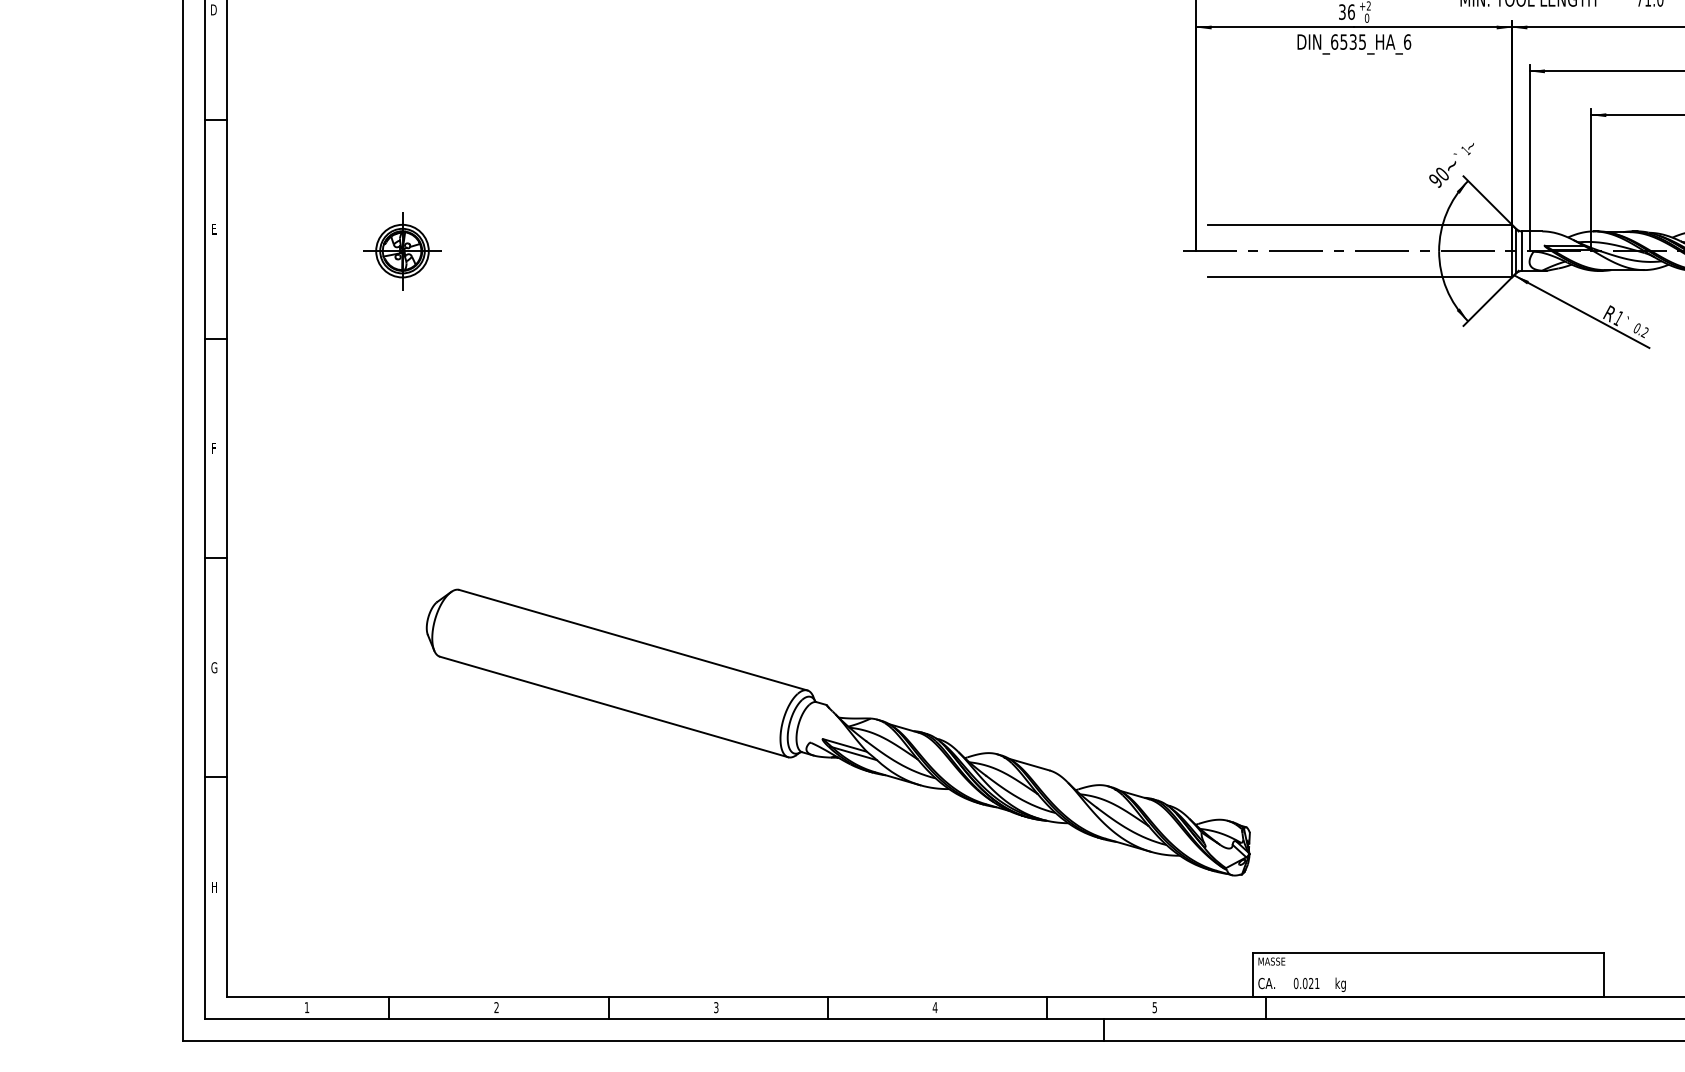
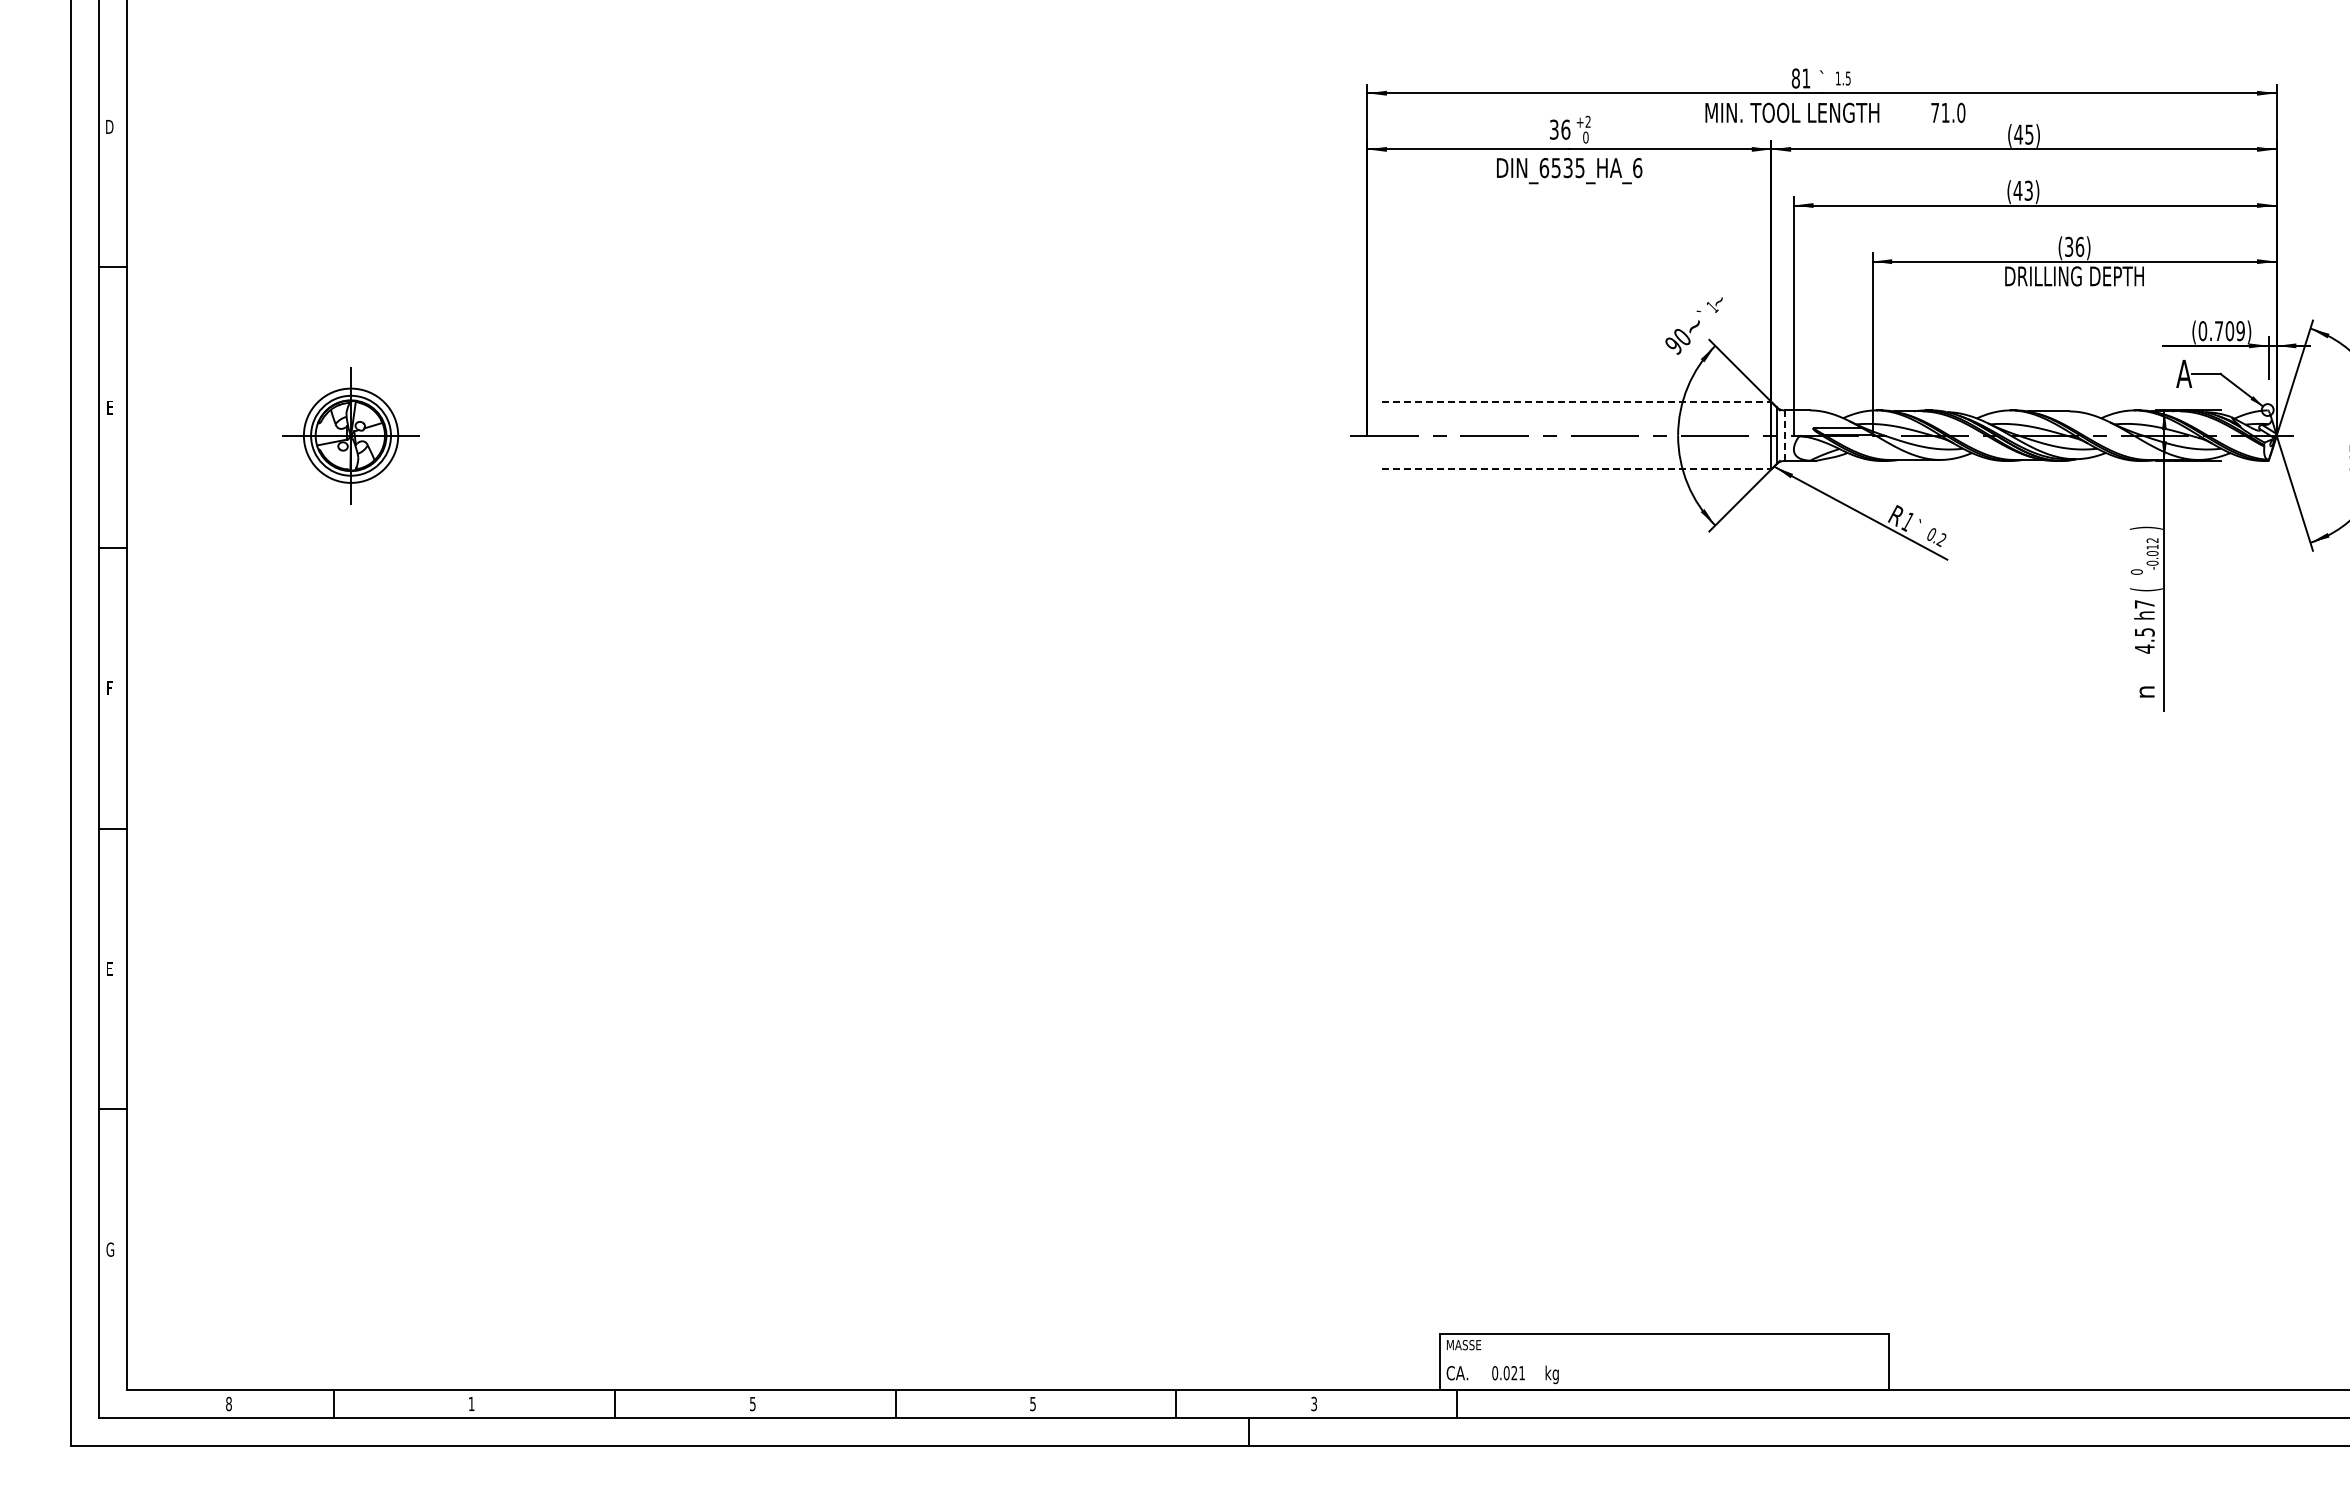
line: (1359, 225) -> (1576, 402), solid -> dashed
part: (402, 250) -> (351, 435), size x1.4
line: (1522, 251) -> (1784, 436), solid -> dashed
line: (1359, 277) -> (1576, 469), solid -> dashed
text: (214, 667) -> (110, 968), G -> E
part: (837, 732) -> (908, 1051), removed
text: (214, 886) -> (110, 1249), H -> G
text: (306, 1007) -> (228, 1403), 1 -> 8
text: (496, 1007) -> (471, 1403), 2 -> 1
text: (716, 1007) -> (752, 1403), 3 -> 5
text: (934, 1007) -> (1032, 1404), 4 -> 5
text: (1155, 1007) -> (1314, 1403), 5 -> 3

